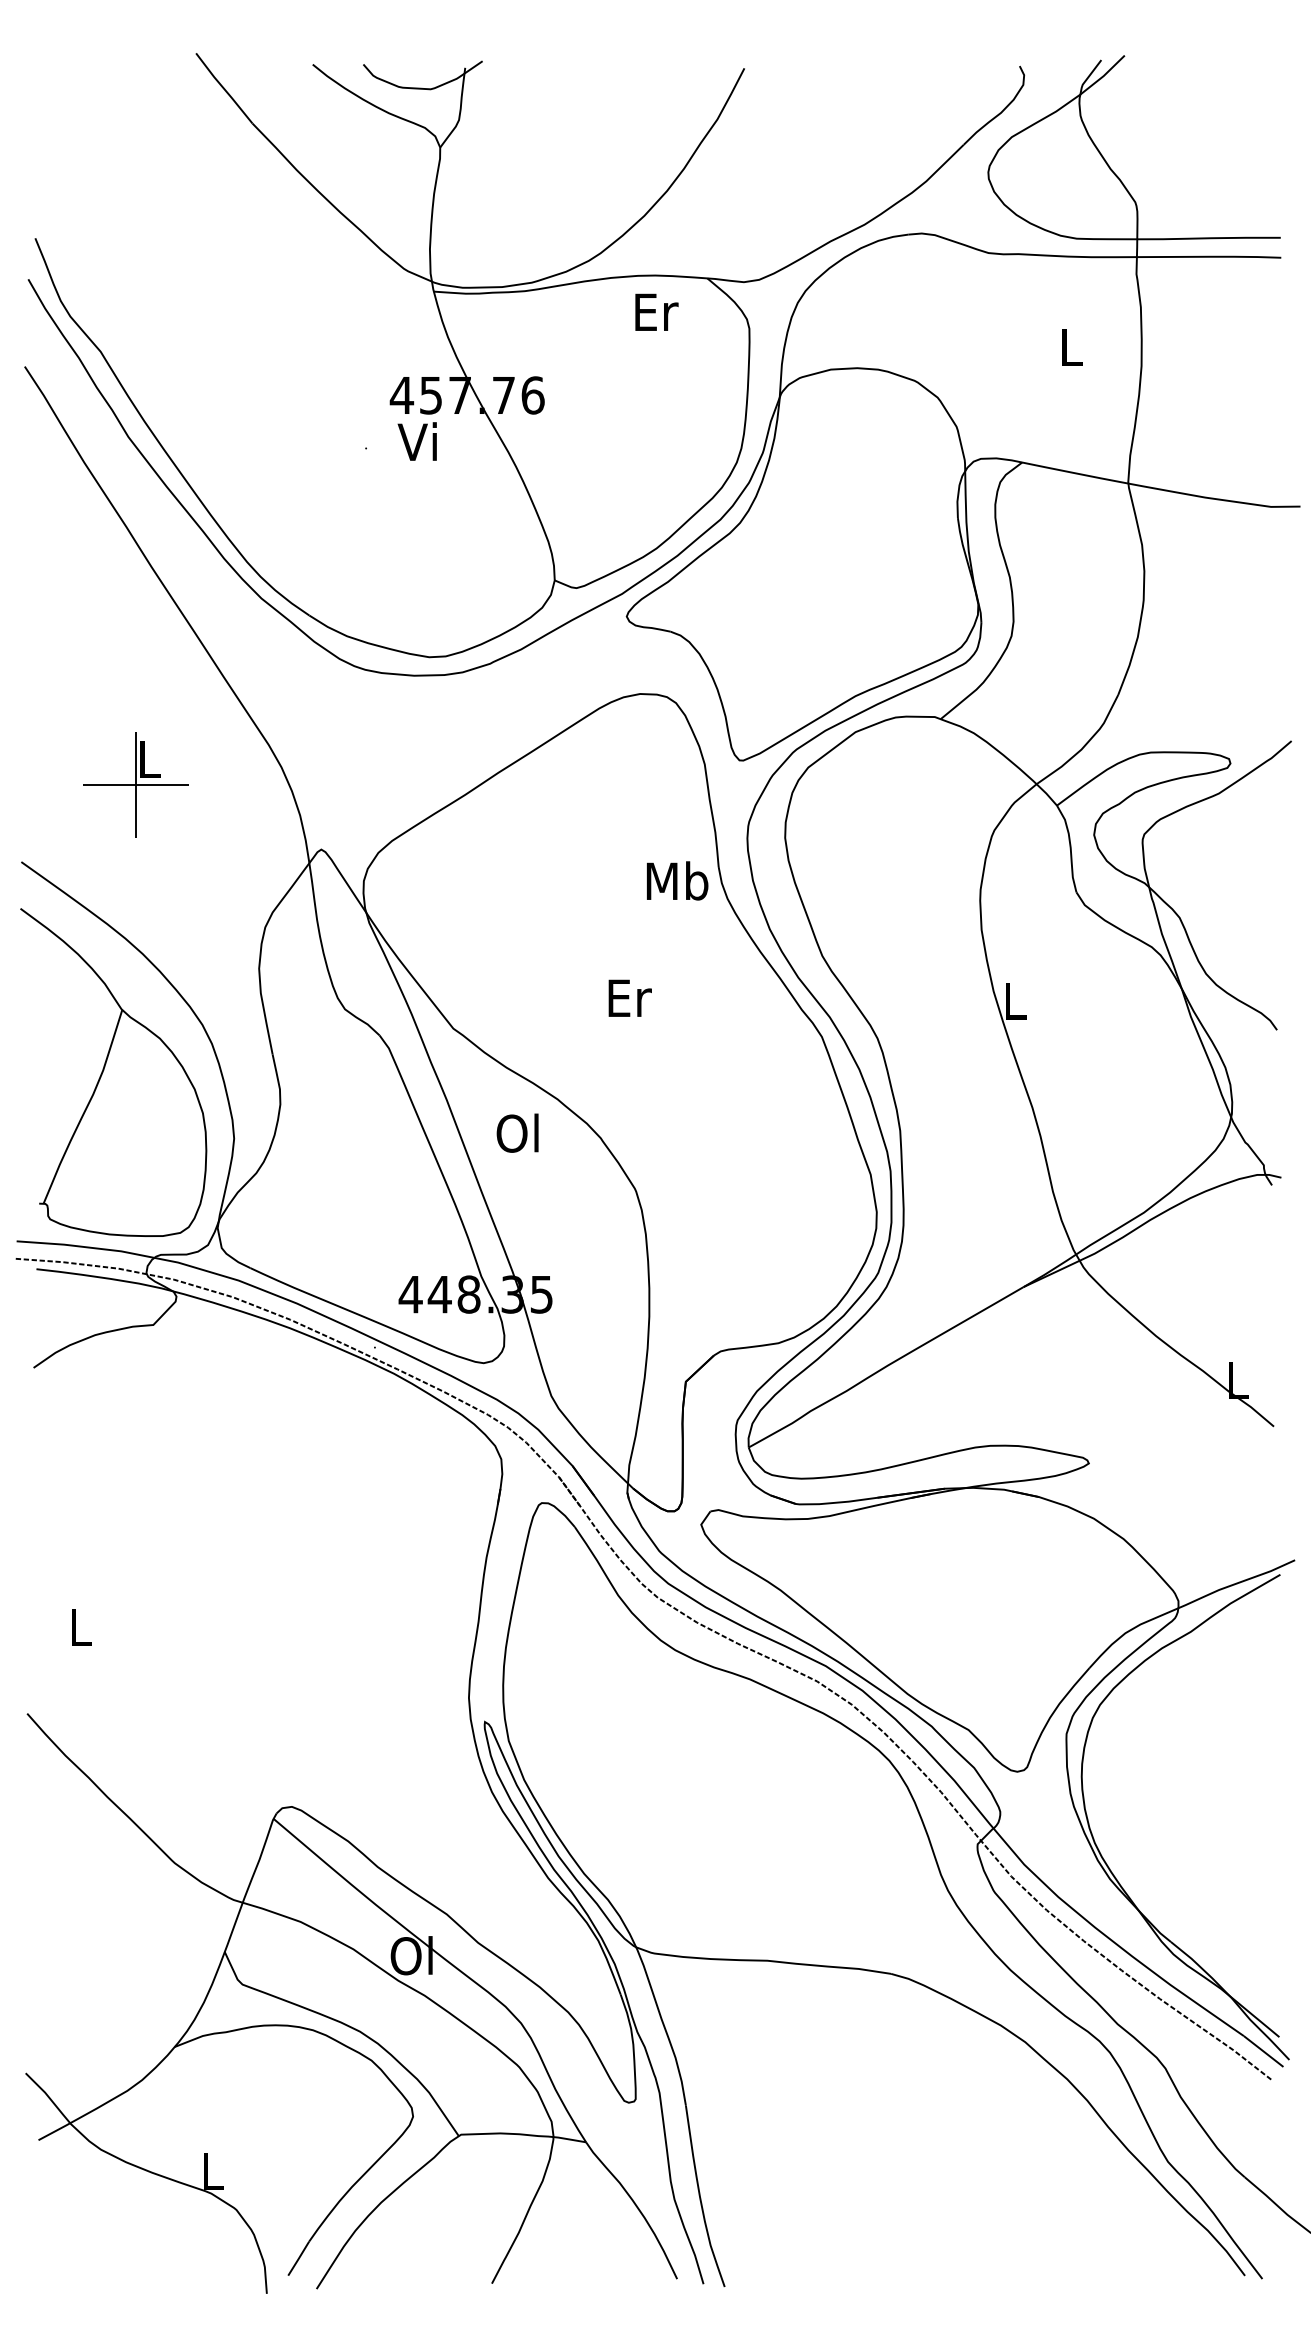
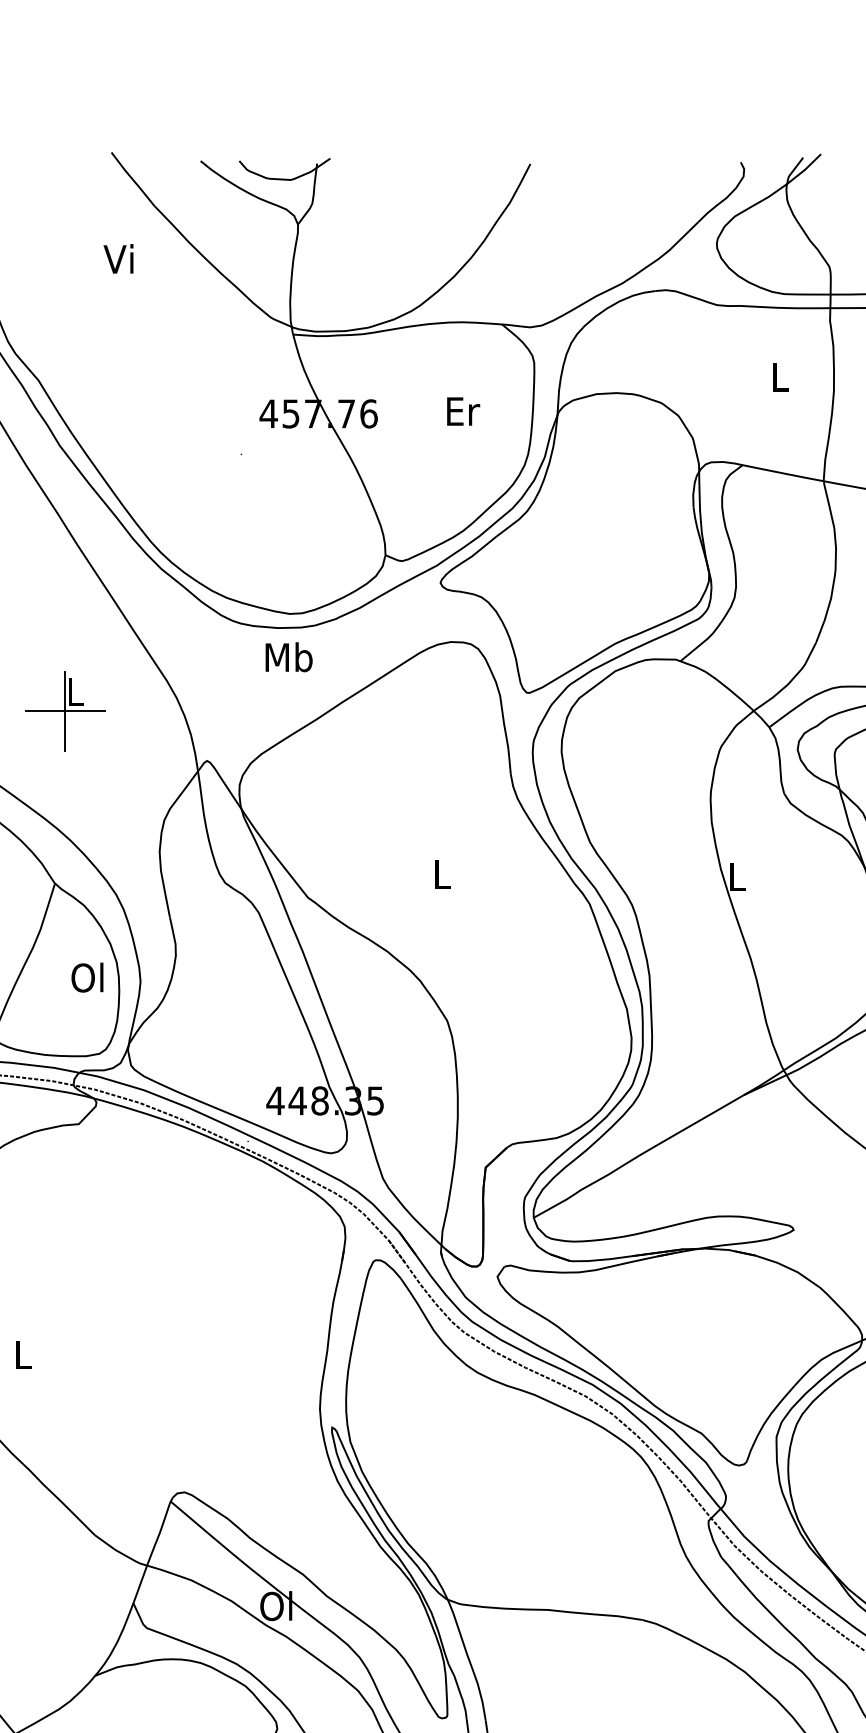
text: (656, 311) -> (463, 410), moved
text: (416, 441) -> (117, 258), moved
text: (677, 880) -> (289, 656), moved
text: (629, 997) -> (442, 873), Er -> L
text: (517, 1132) -> (87, 977), moved

